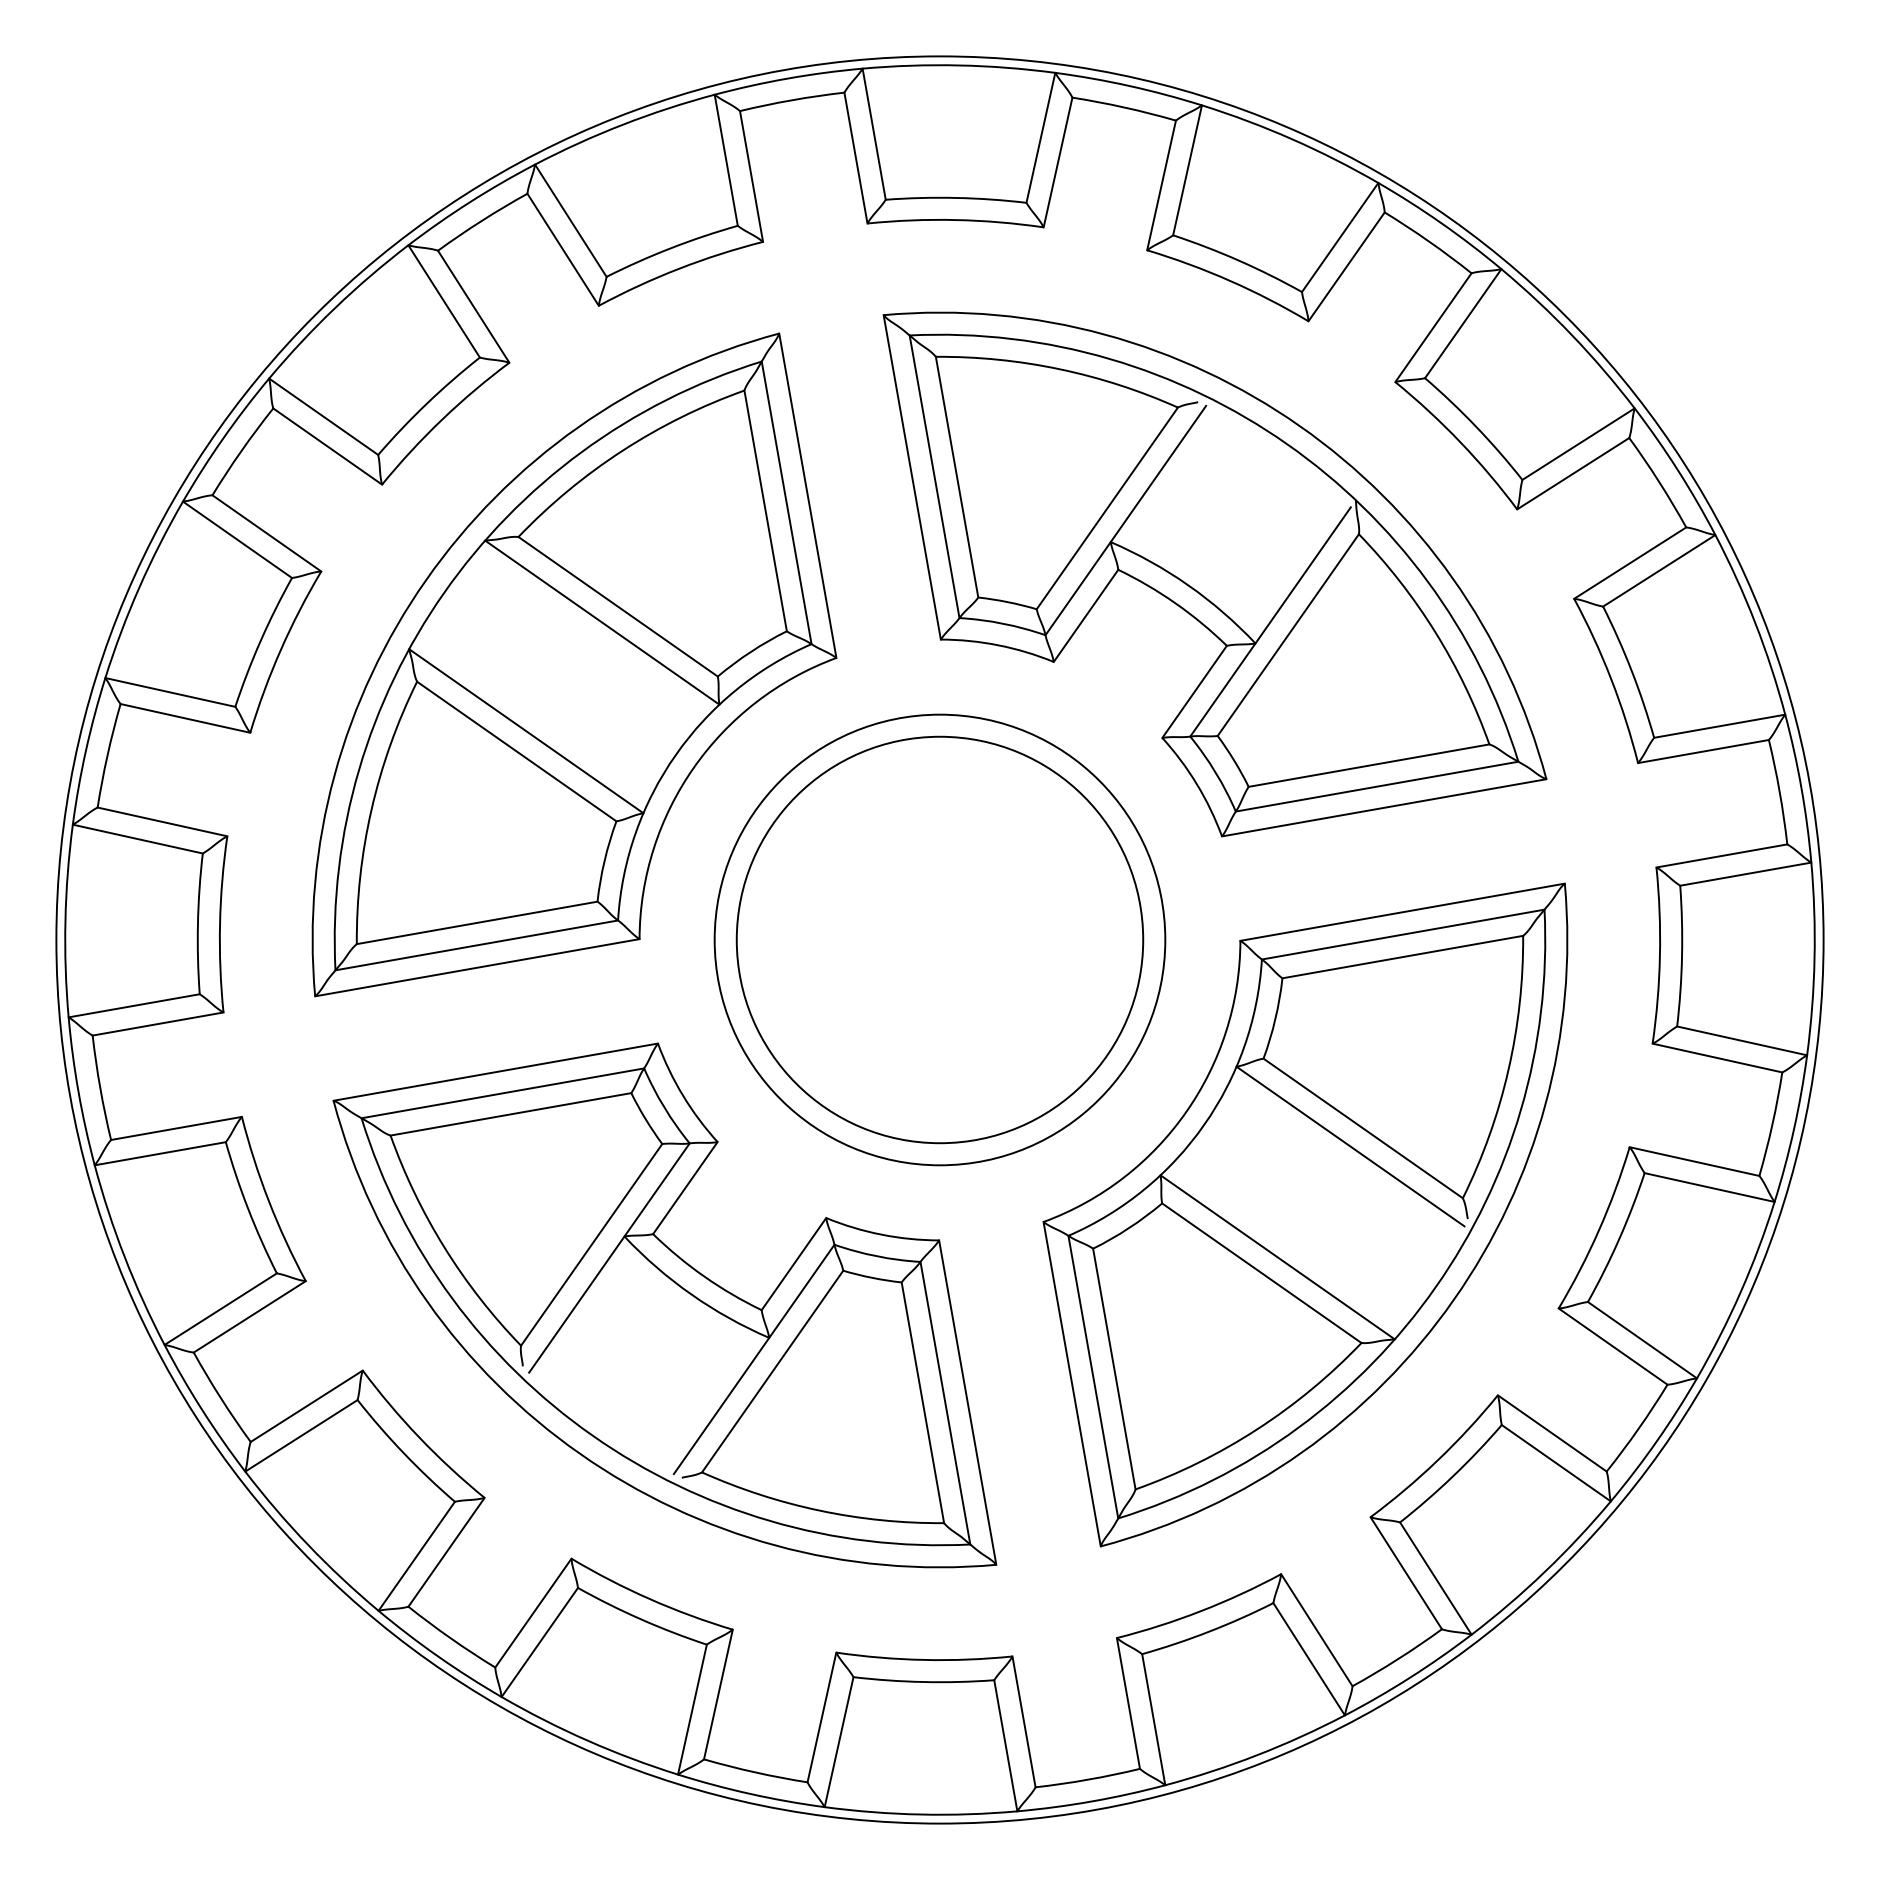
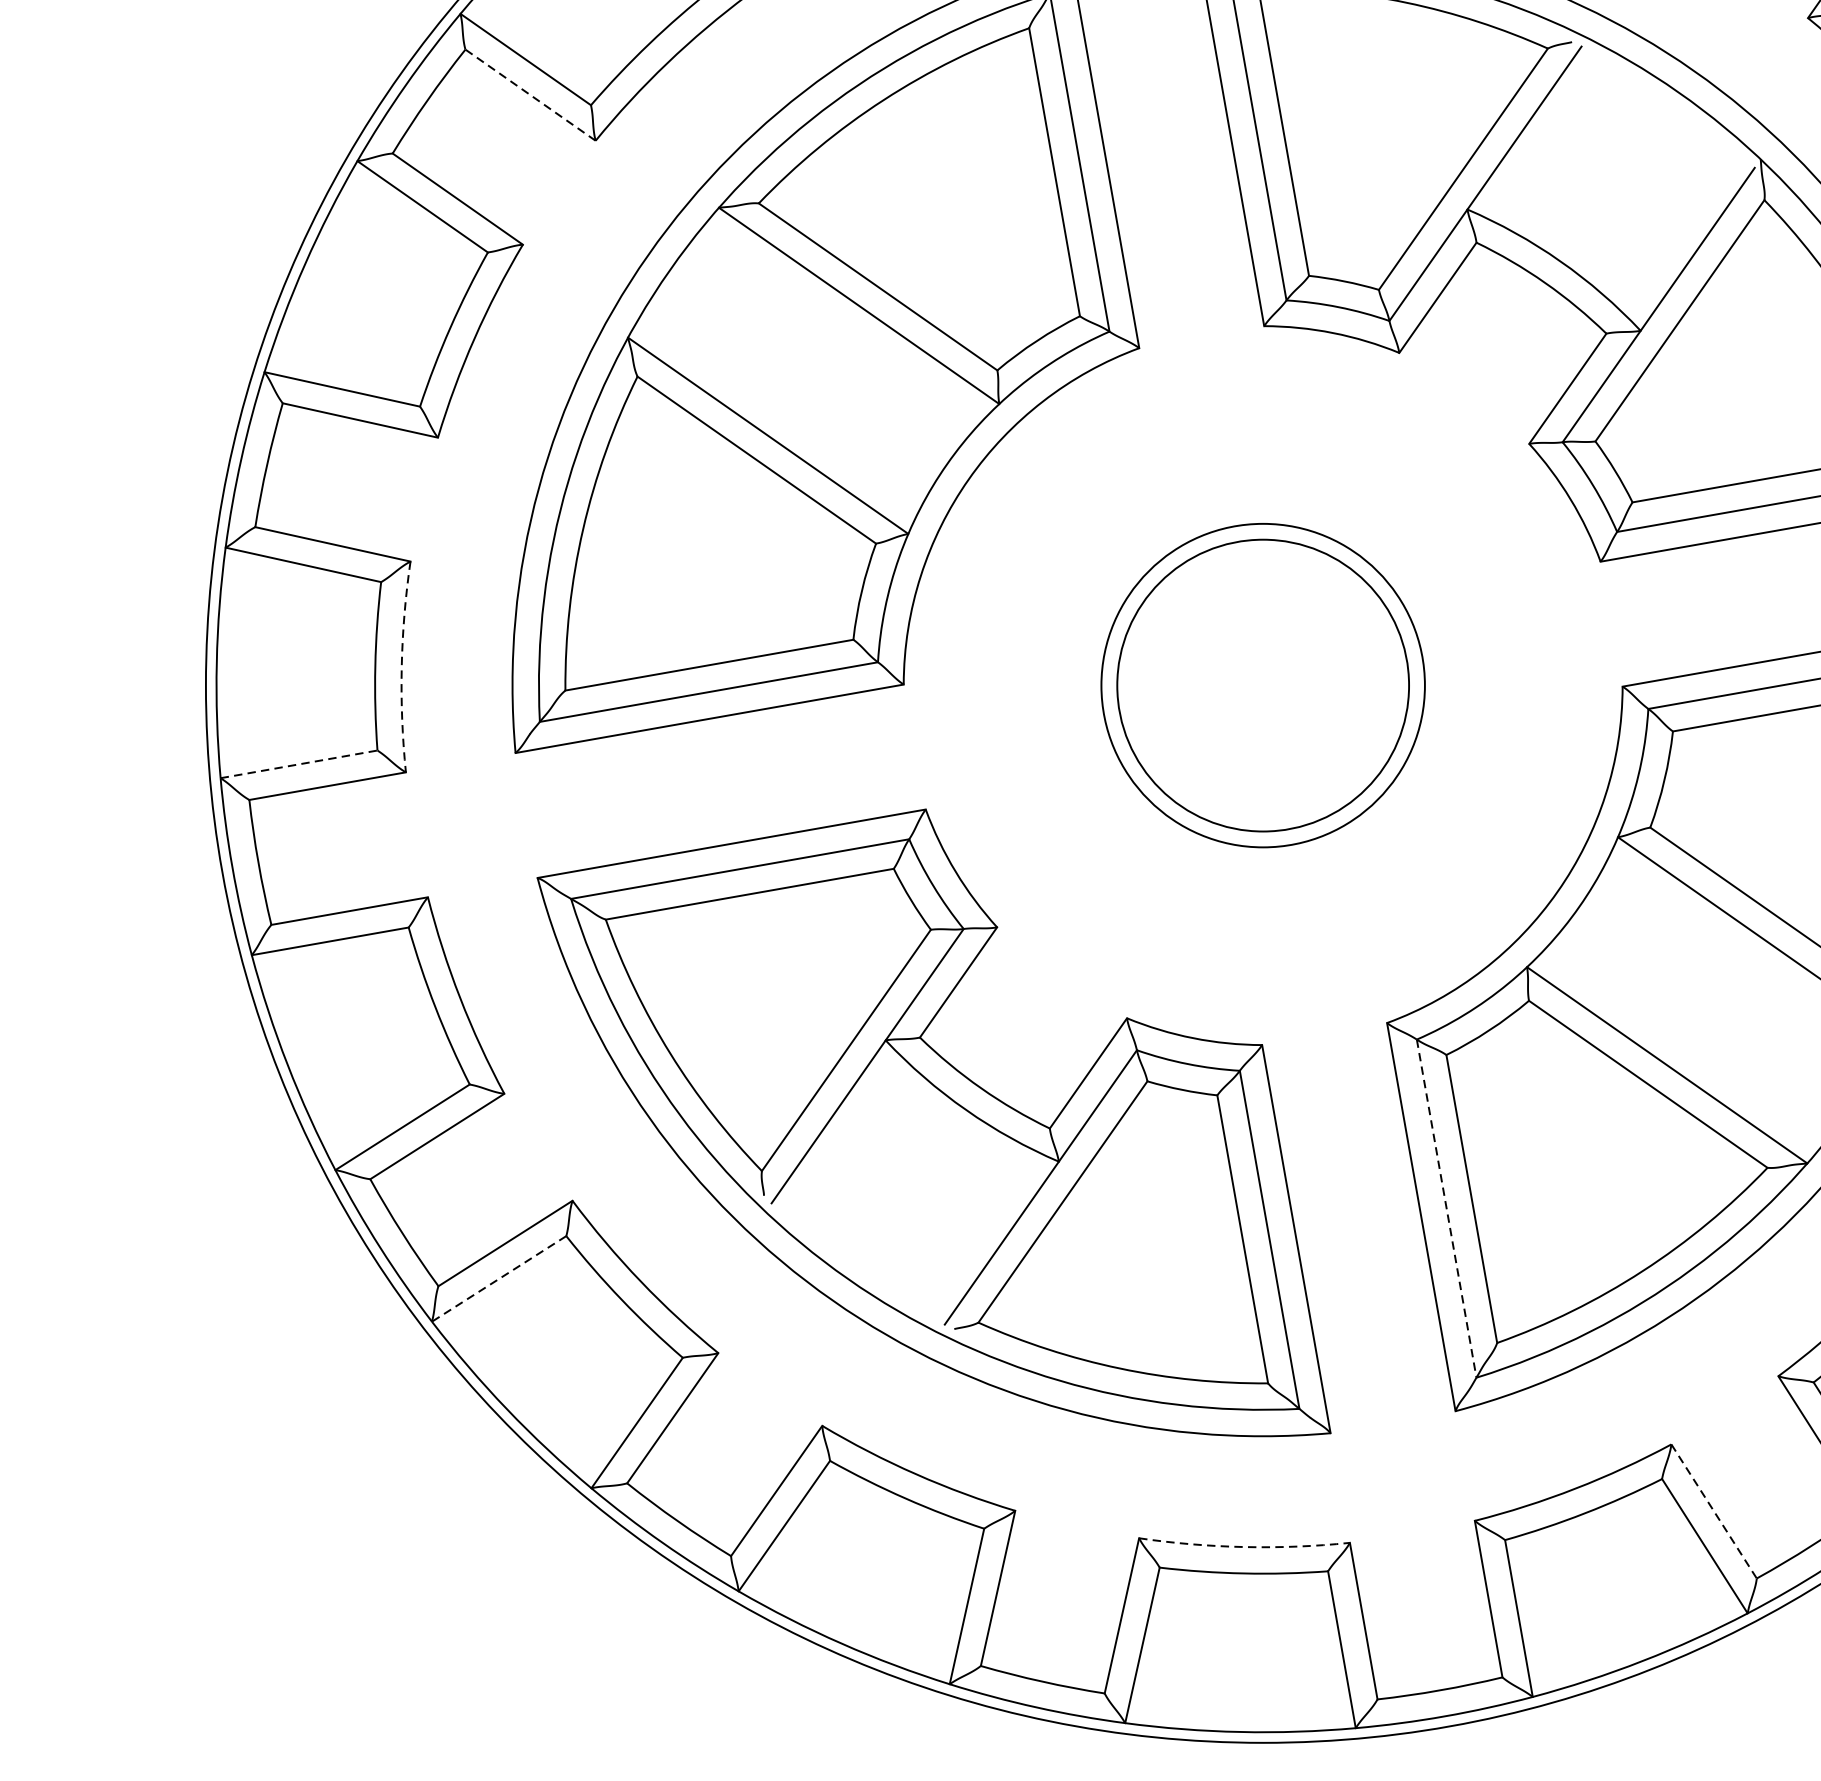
line: (327, 446) -> (530, 95), solid -> dashed
arc: (220, 924) -> (402, 667), solid -> dashed
circle: (939, 939) -> (1262, 685), size x0.6
circle: (939, 939) -> (1262, 685), size x0.6
line: (134, 1005) -> (299, 763), solid -> dashed
line: (1093, 1377) -> (1446, 1209), solid -> dashed
line: (301, 1435) -> (499, 1278), solid -> dashed
line: (1317, 1630) -> (1714, 1511), solid -> dashed
arc: (924, 1659) -> (1244, 1546), solid -> dashed

